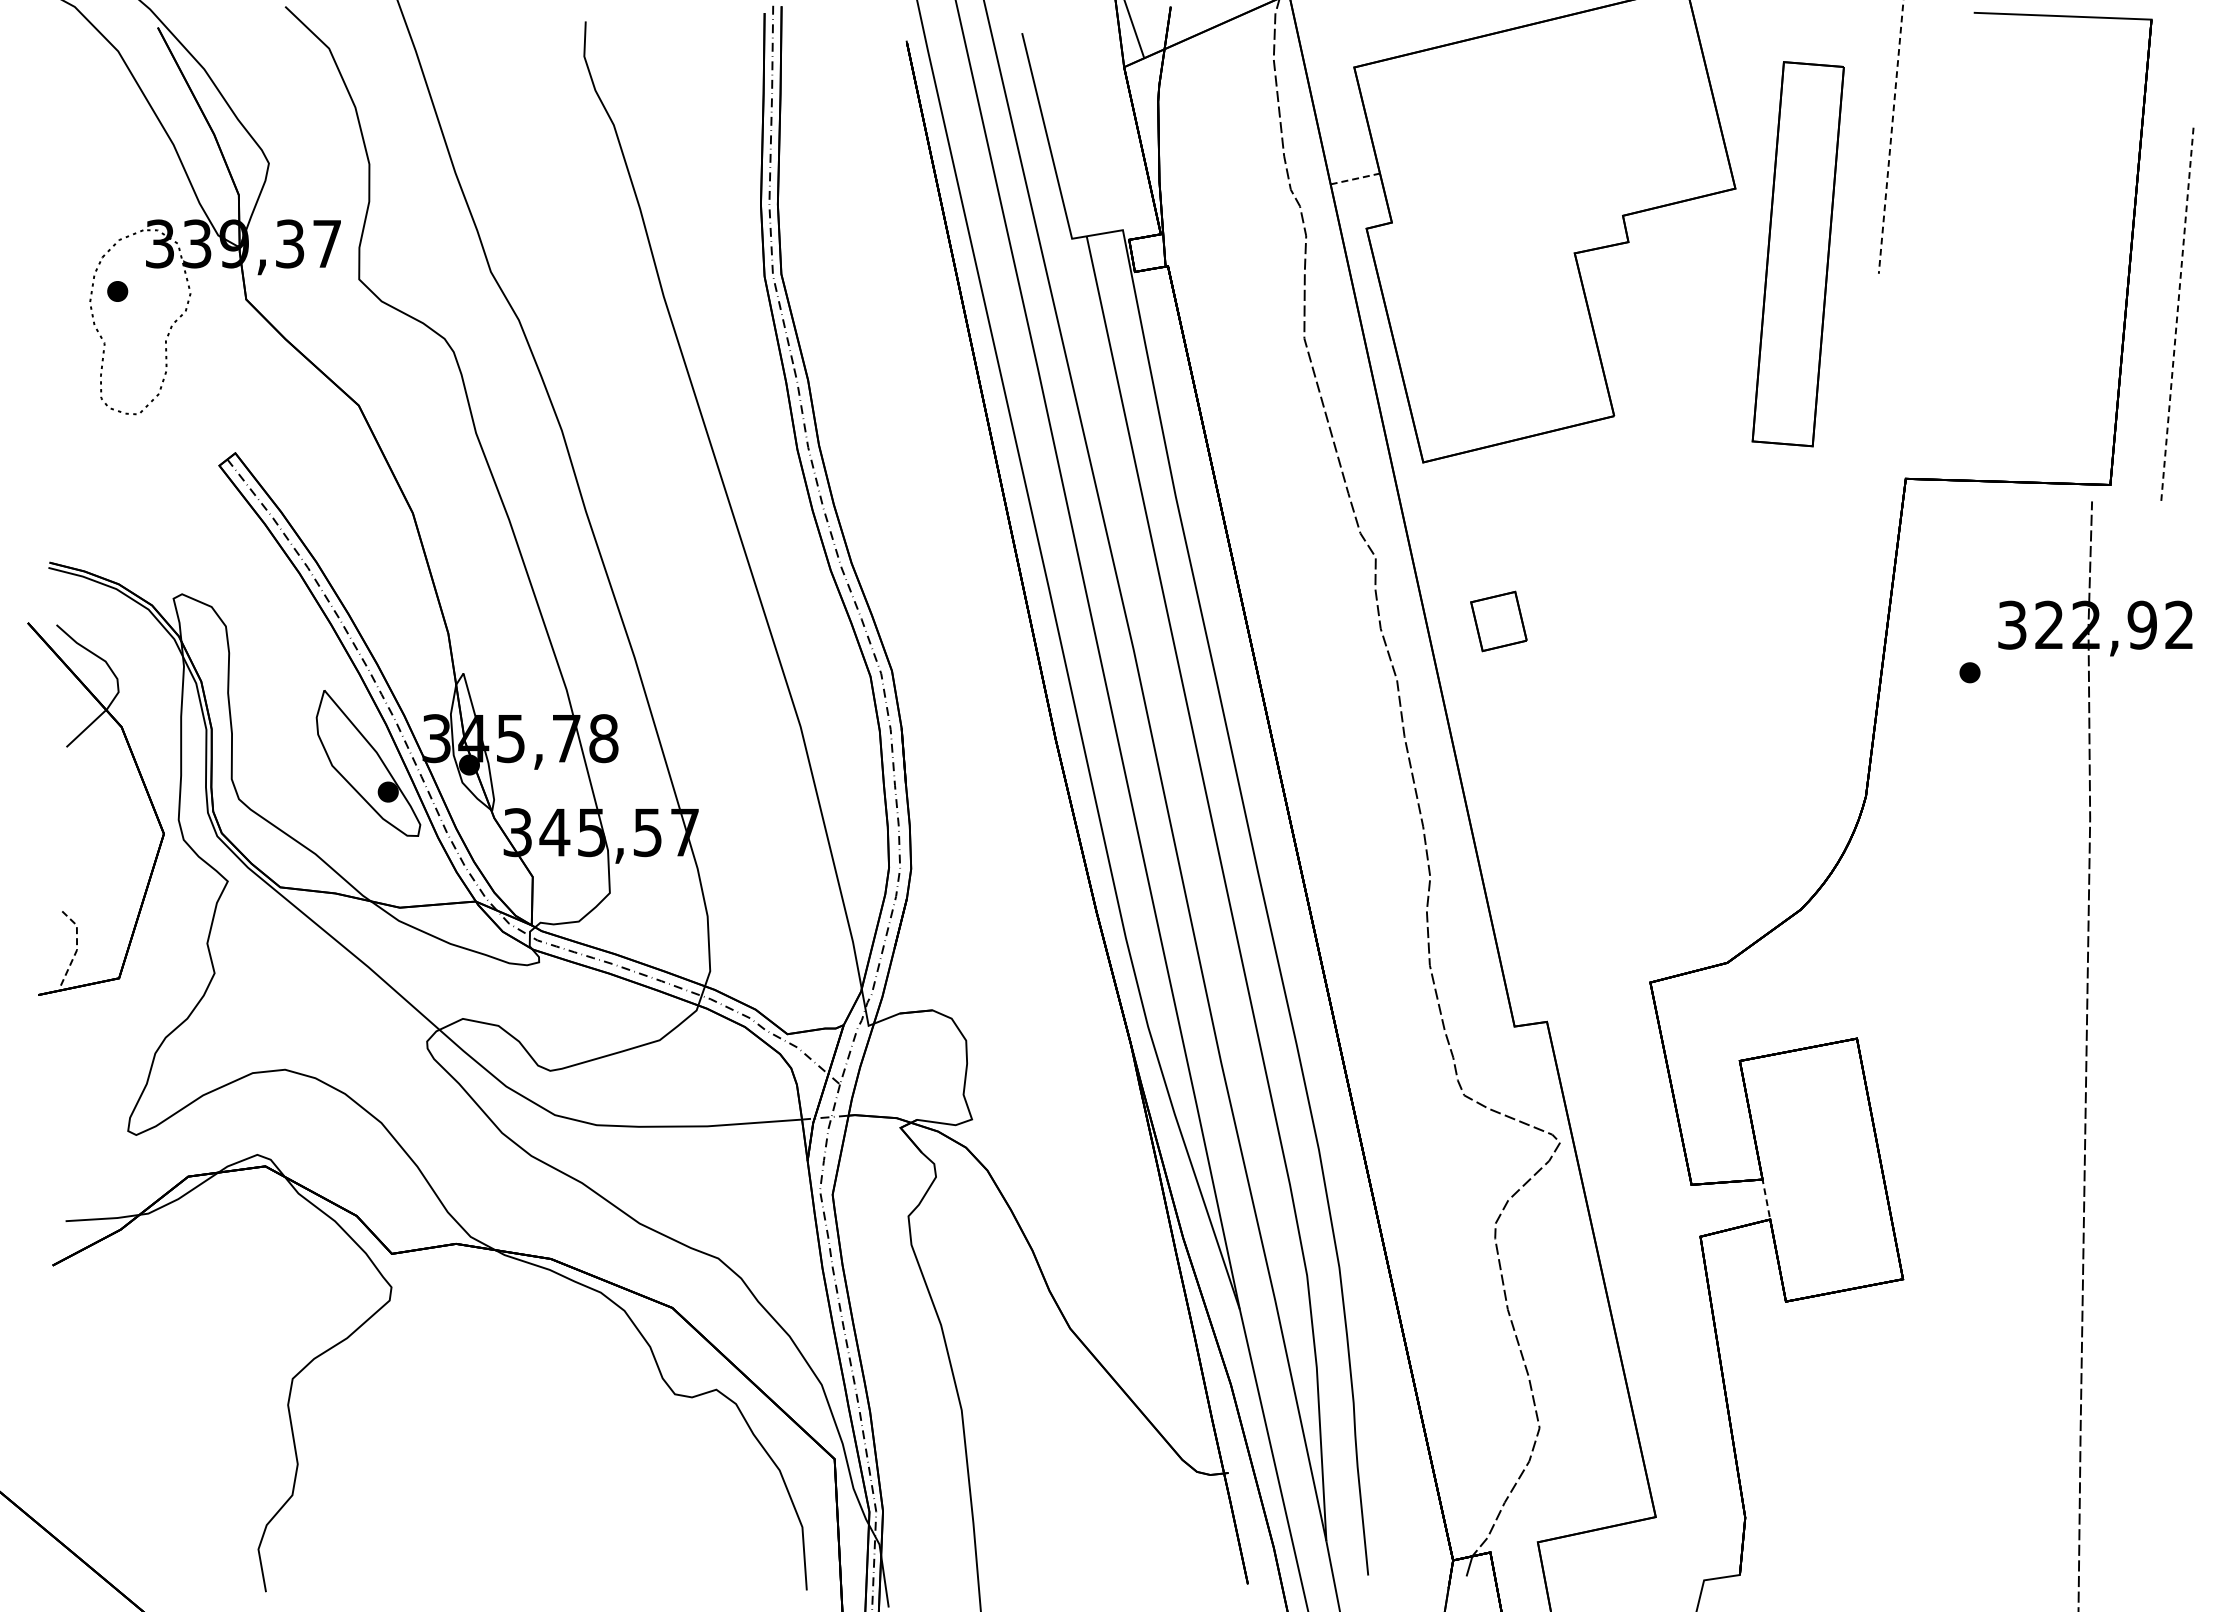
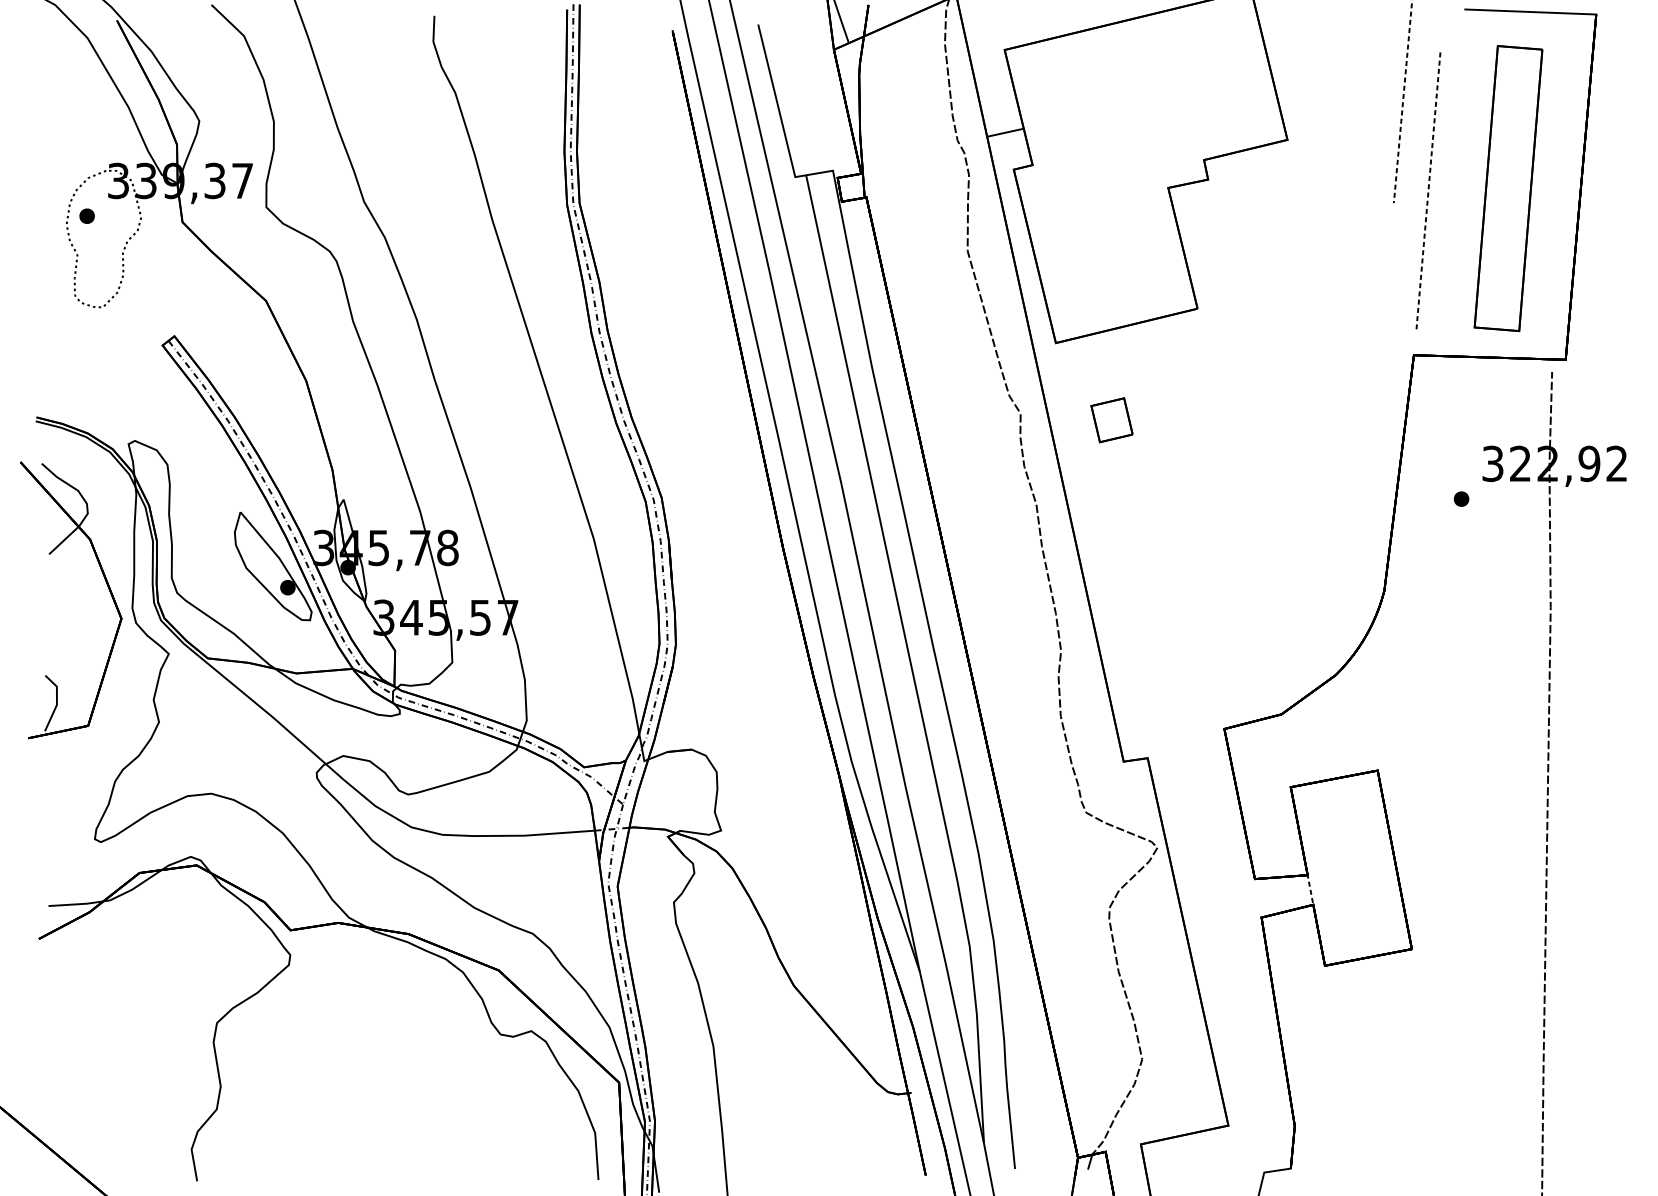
line: (1355, 178) -> (1005, 132), dashed -> solid
part: (1797, 254) -> (1507, 188), moved
line: (2177, 311) -> (1428, 188), moved
part: (1498, 621) -> (1111, 420), moved
line: (77, 946) -> (57, 702), dashed -> solid

